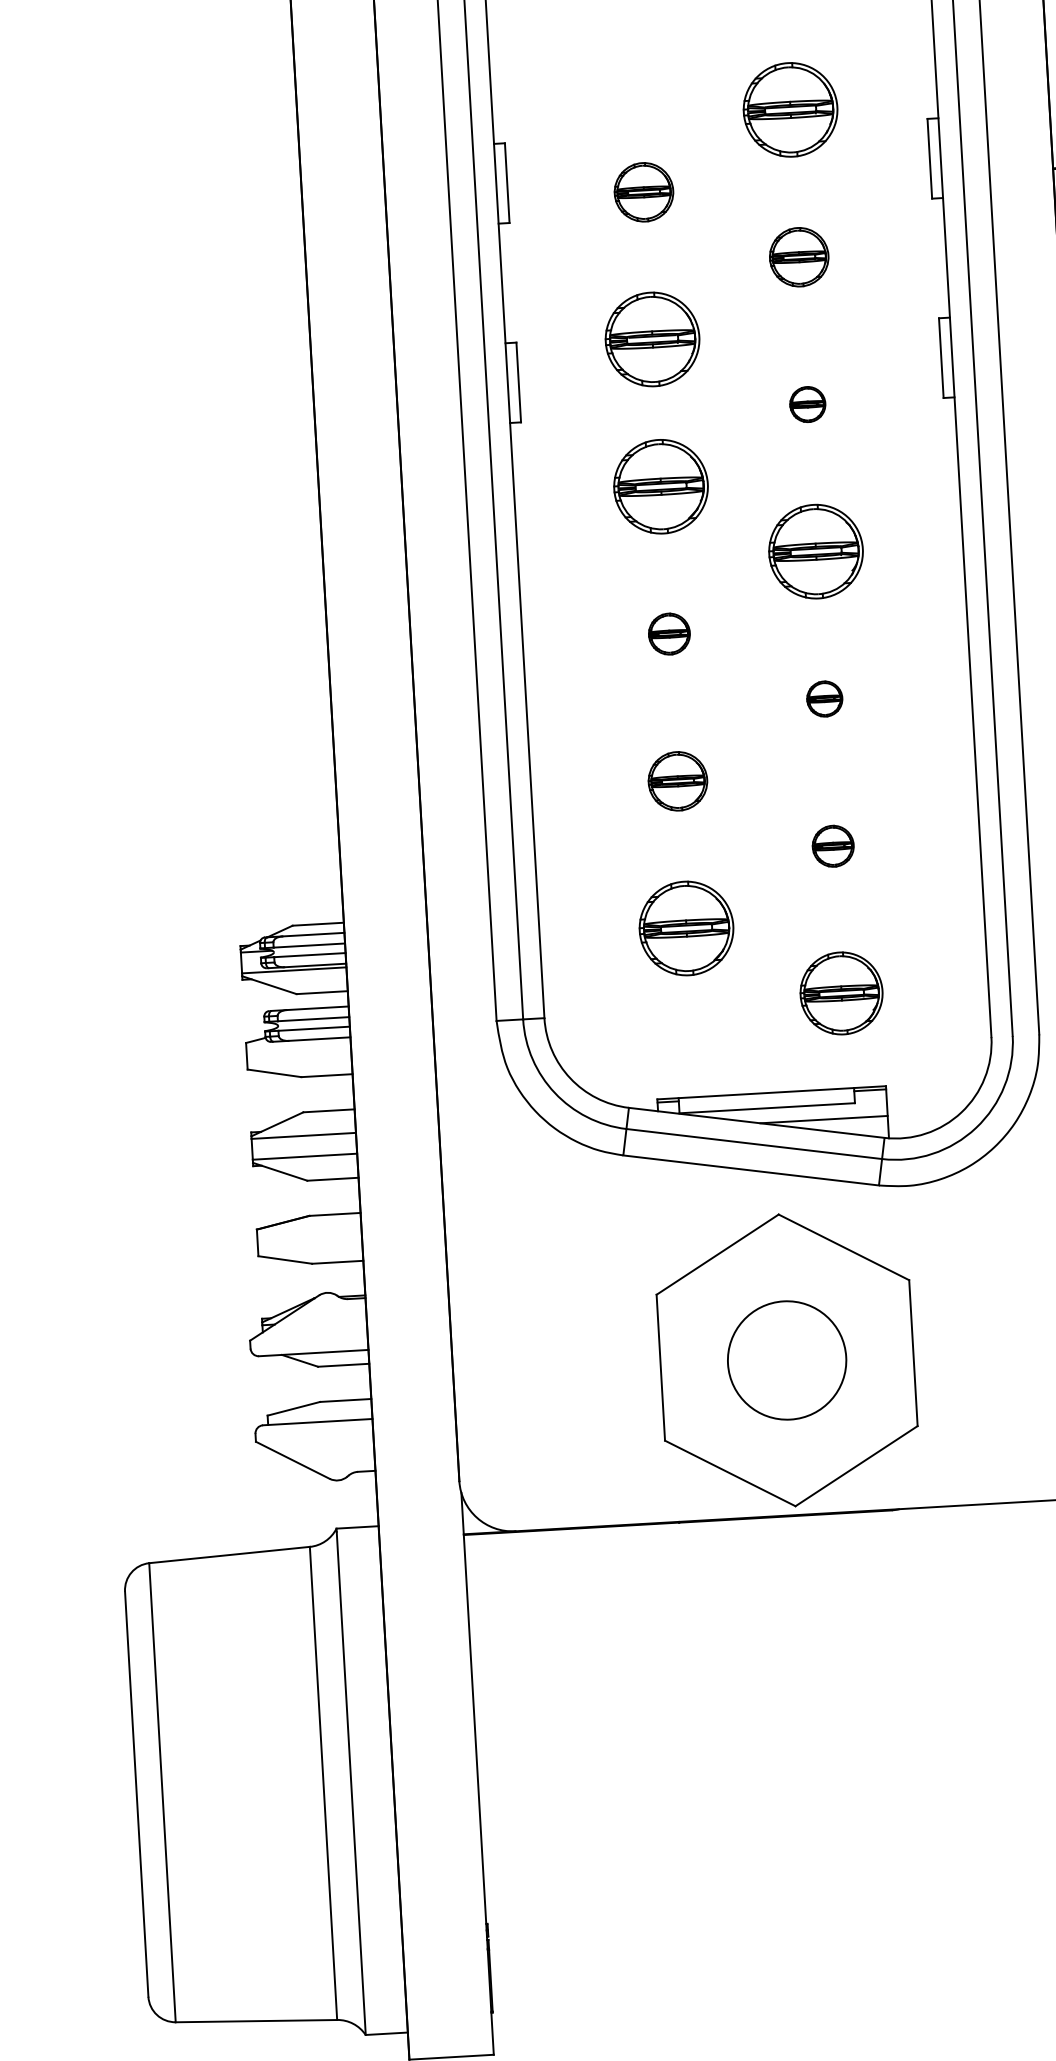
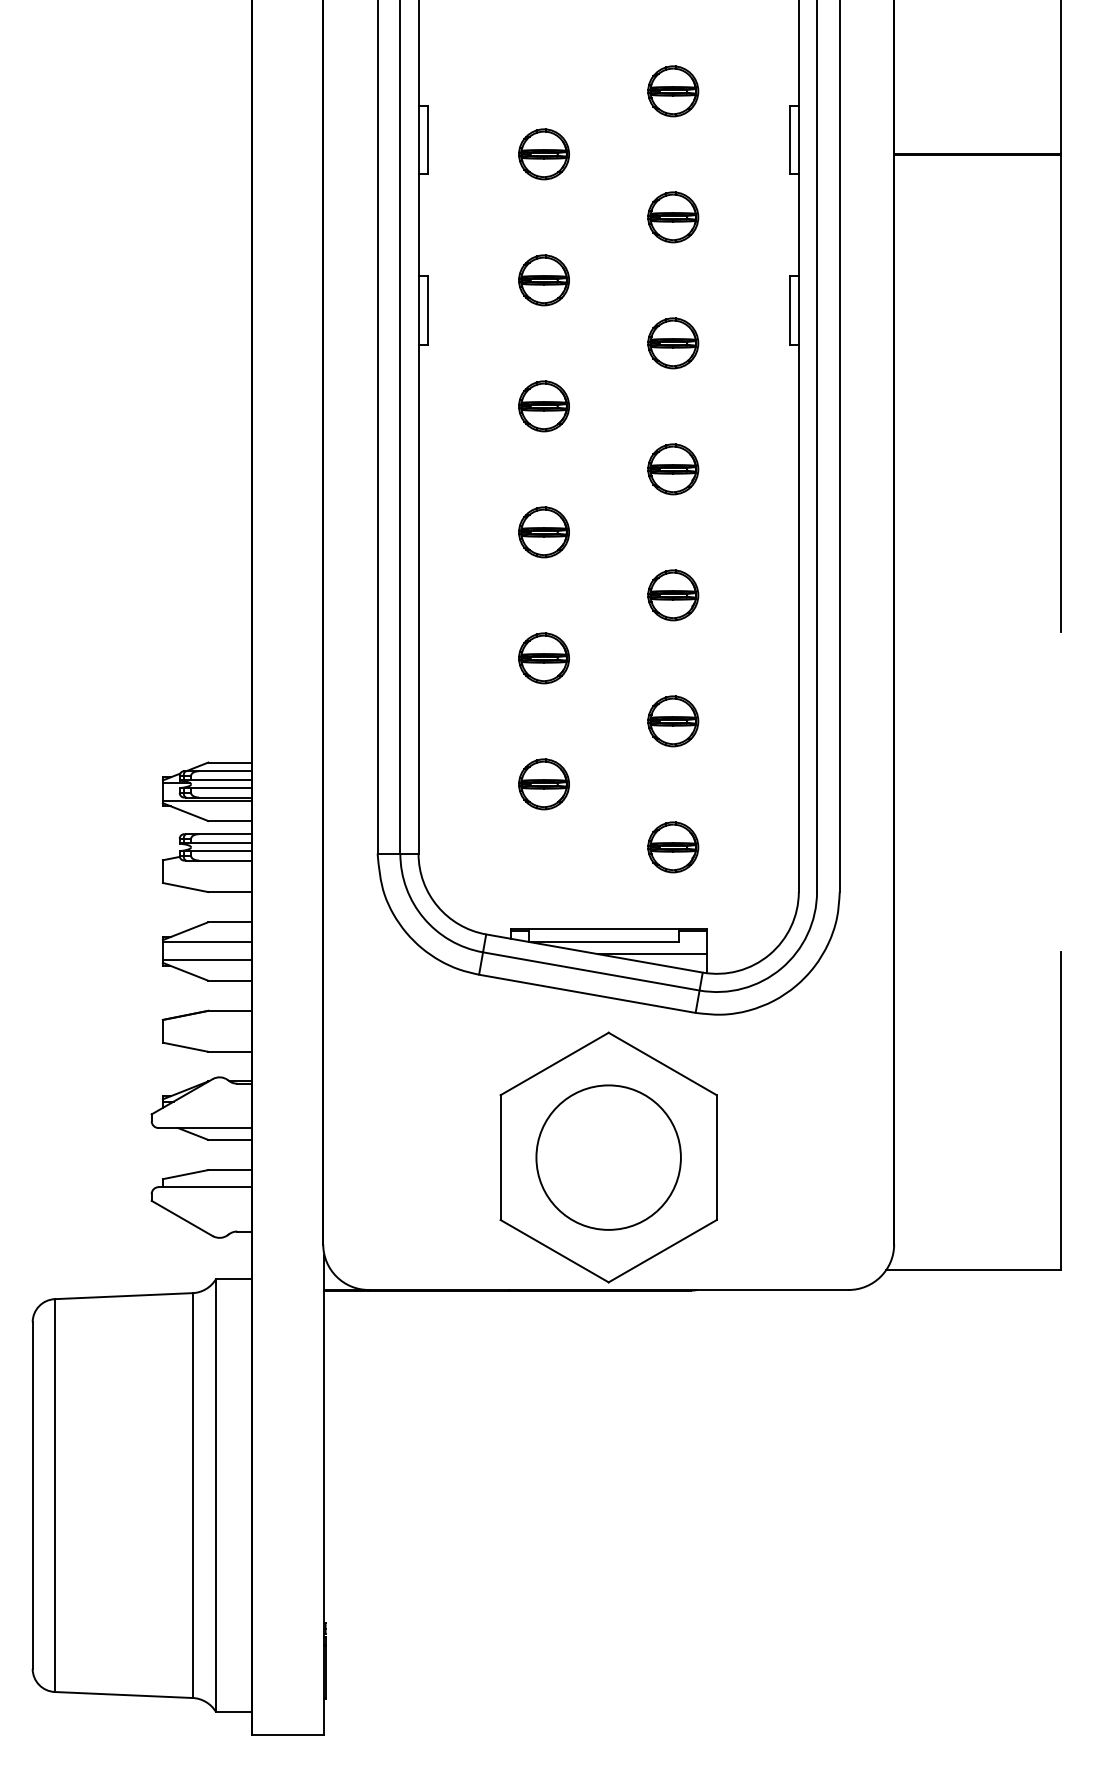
part: (791, 110) -> (673, 91), size x0.62
part: (651, 339) -> (543, 280), size x0.62
part: (807, 404) -> (673, 343), size x1.67
part: (660, 487) -> (543, 406), size x0.62
part: (816, 551) -> (673, 469), size x0.62
part: (668, 634) -> (543, 532), size x1.43
part: (824, 699) -> (673, 595), size x1.67
part: (833, 846) -> (673, 721), size x1.43
part: (685, 928) -> (543, 784), size x0.62
part: (841, 993) -> (673, 847), size x0.71
circle: (786, 1360) -> (608, 1157), size x1.43

